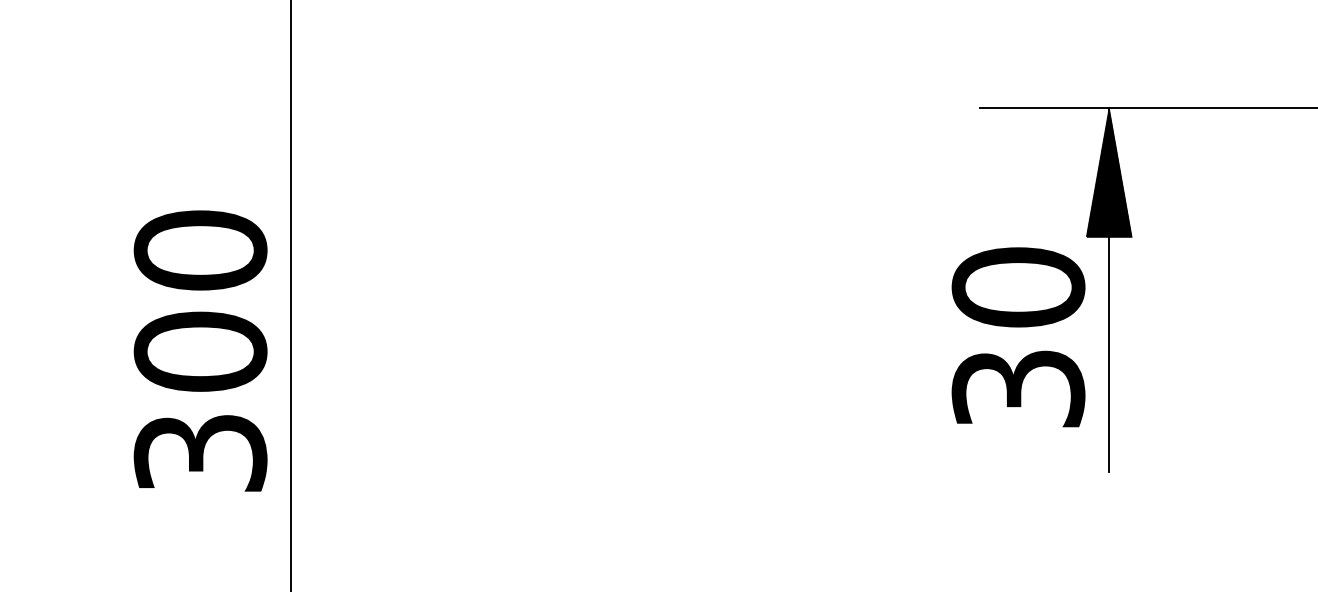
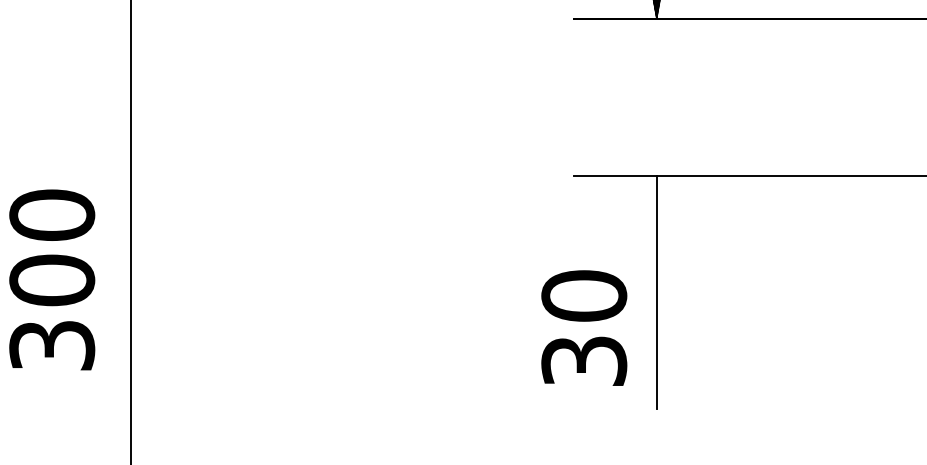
hatch: (1109, 173) -> (656, 217), removed
text: (1018, 336) -> (584, 327), moved
text: (201, 350) -> (52, 279), moved

